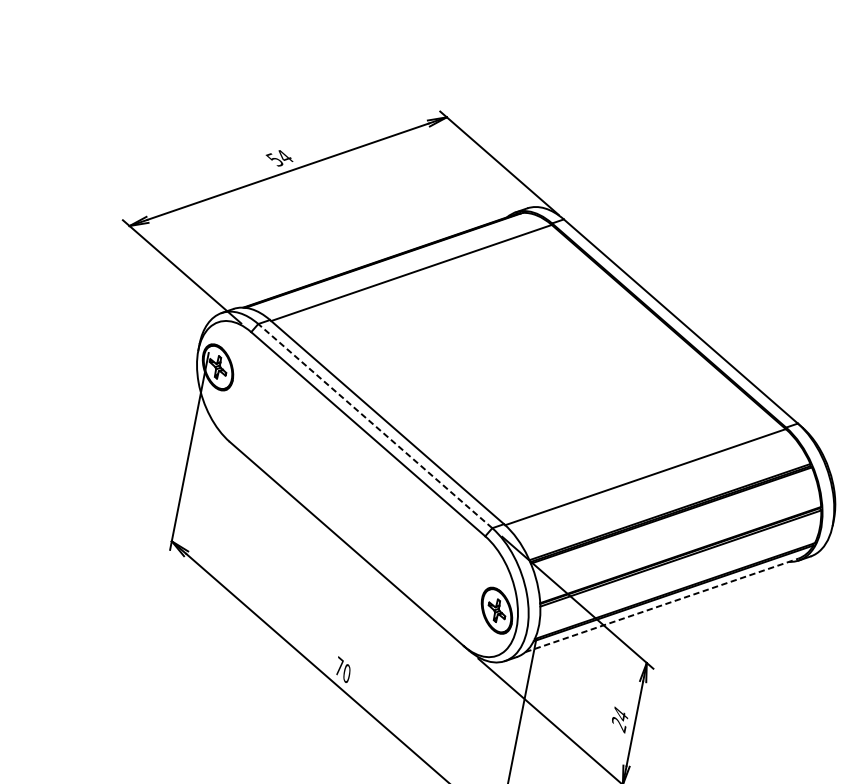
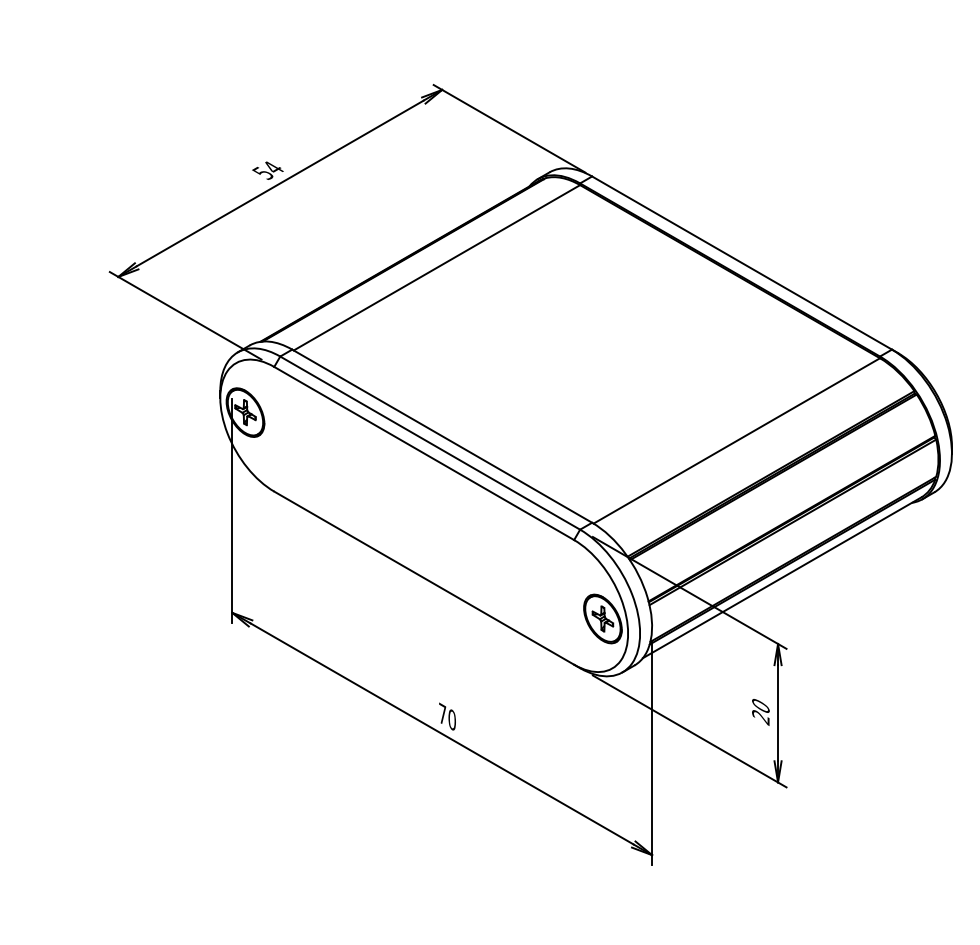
line: (374, 425) -> (429, 442), dashed -> solid
line: (662, 605) -> (782, 577), dashed -> solid
text: (620, 714) -> (760, 705), 24 -> 20

